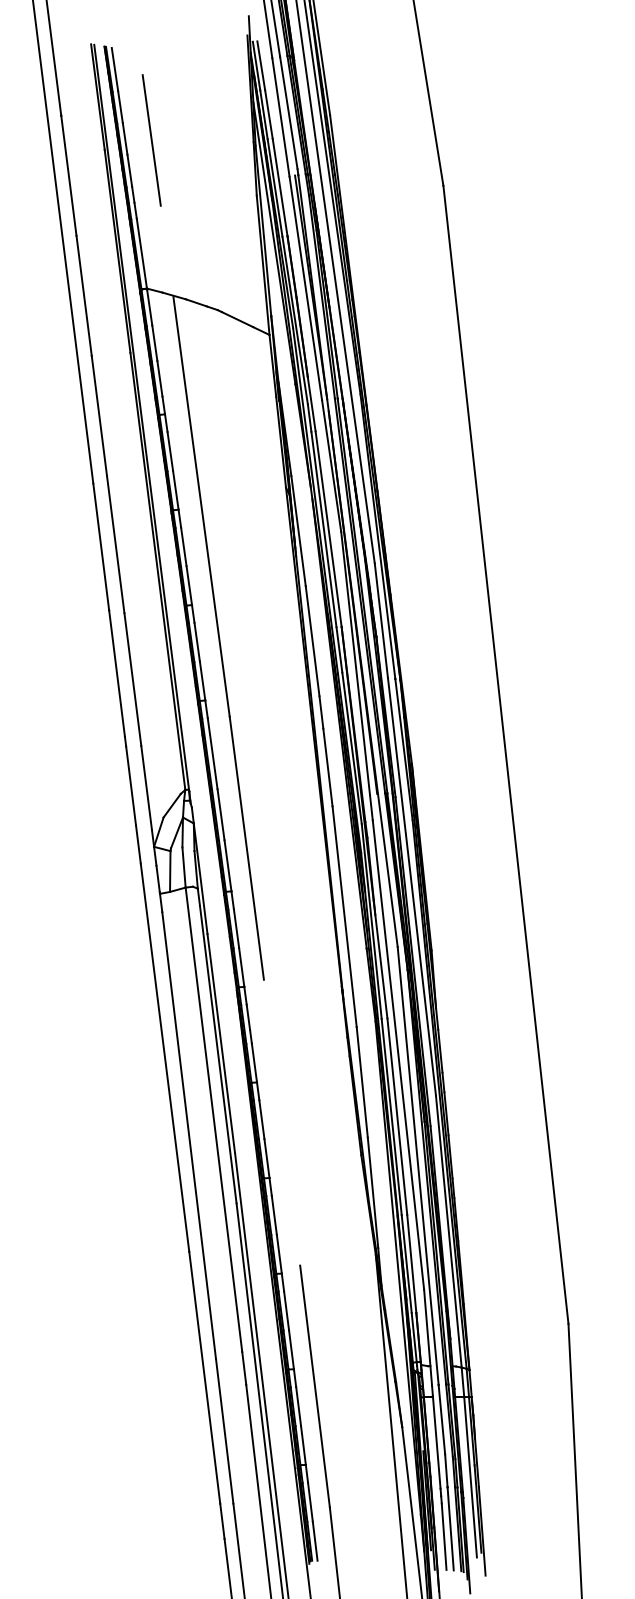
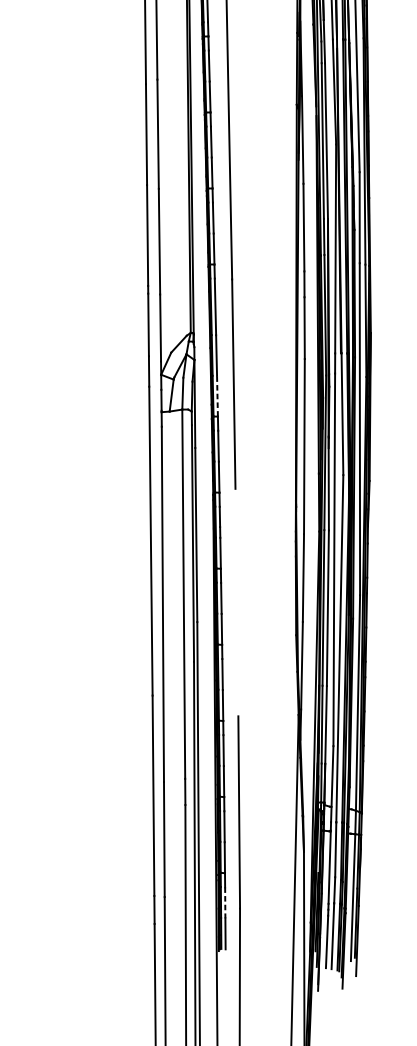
line: (228, 865) -> (217, 396), solid -> dashed
line: (310, 1502) -> (225, 903), solid -> dashed

